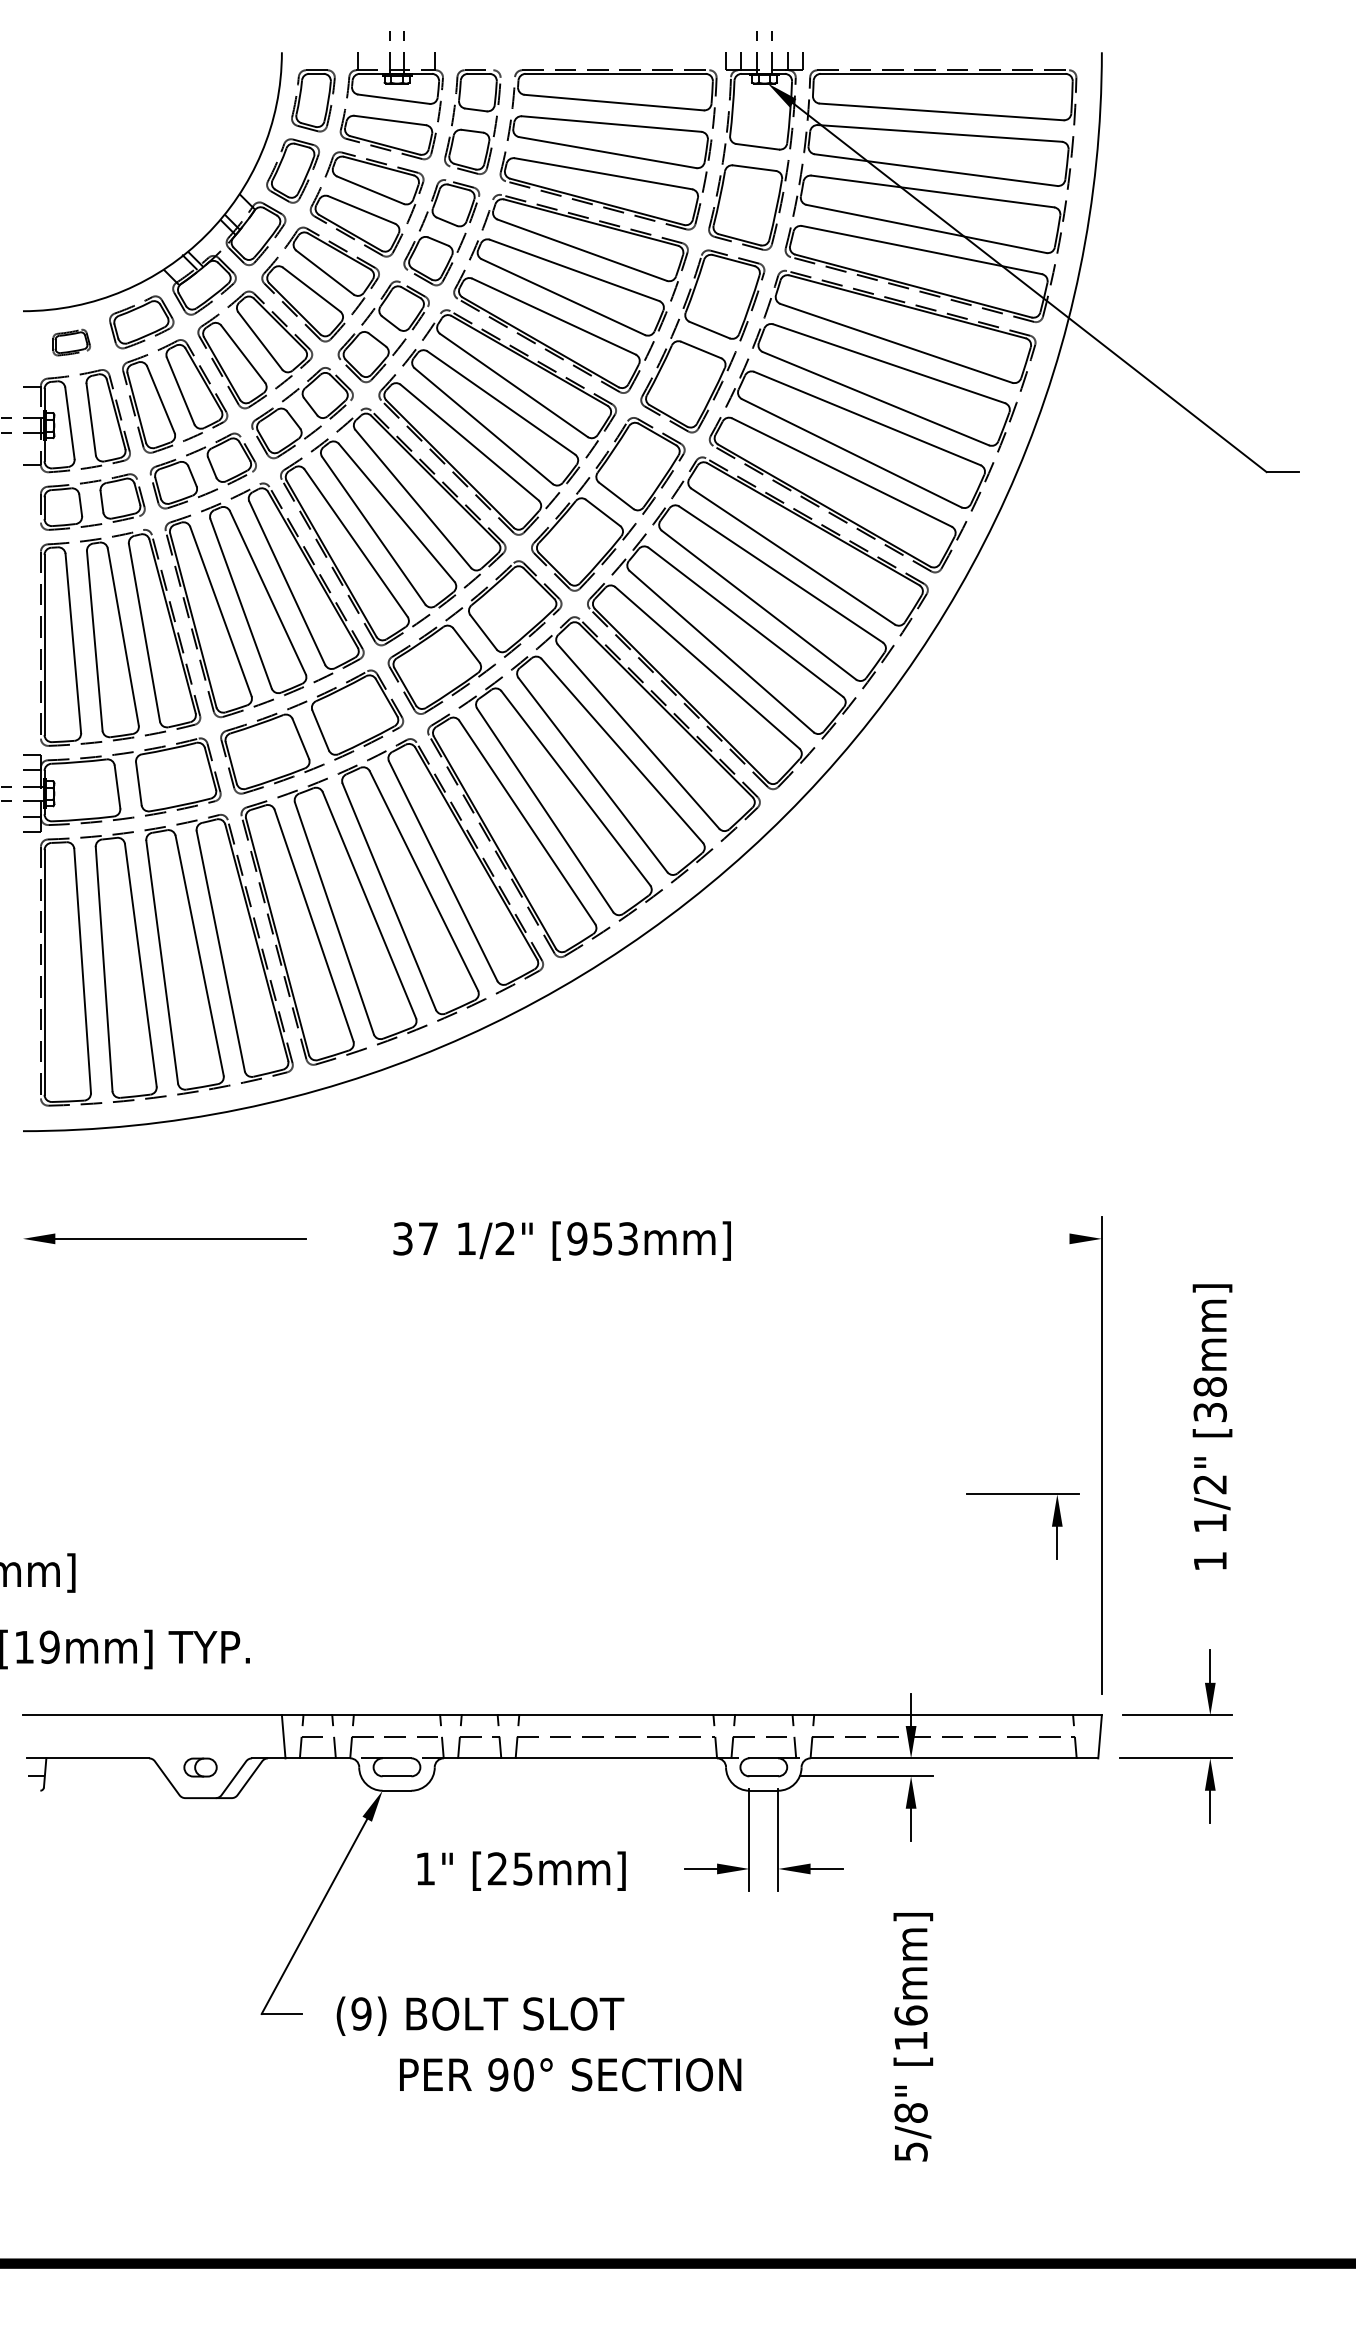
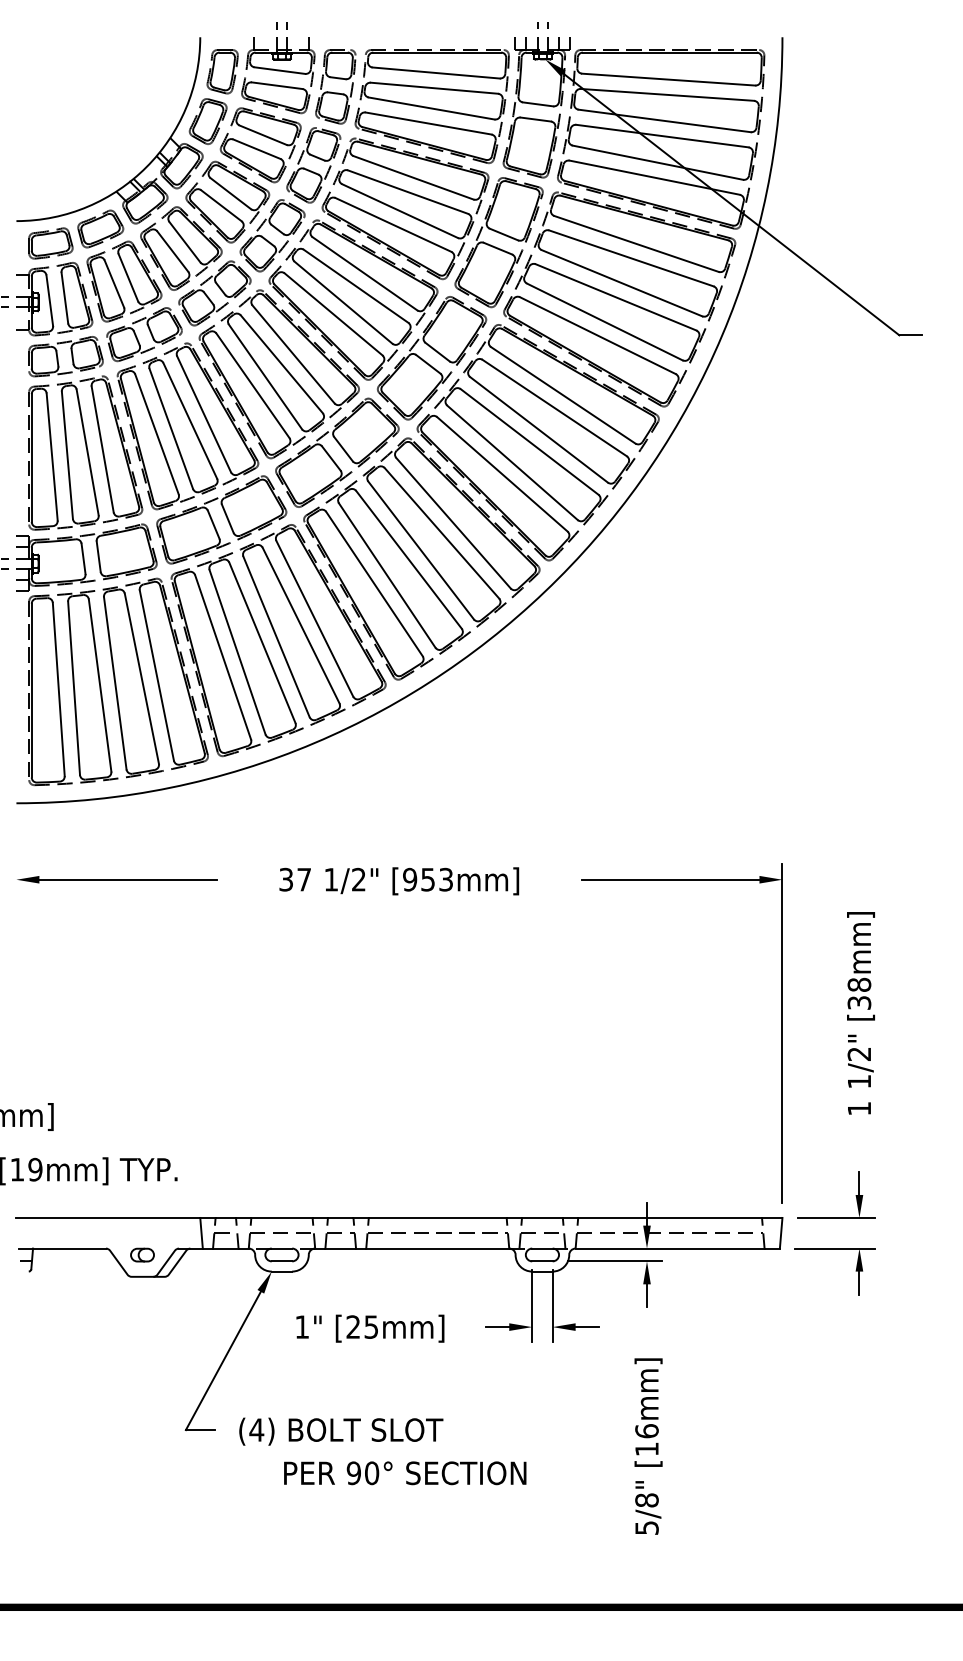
part: (71, 342) -> (50, 243), size x1.67
line: (944, 1238) -> (670, 879), added
part: (1052, 1526) -> (747, 1083), removed
text: (361, 2013) -> (256, 1429), (9) -> (4)

